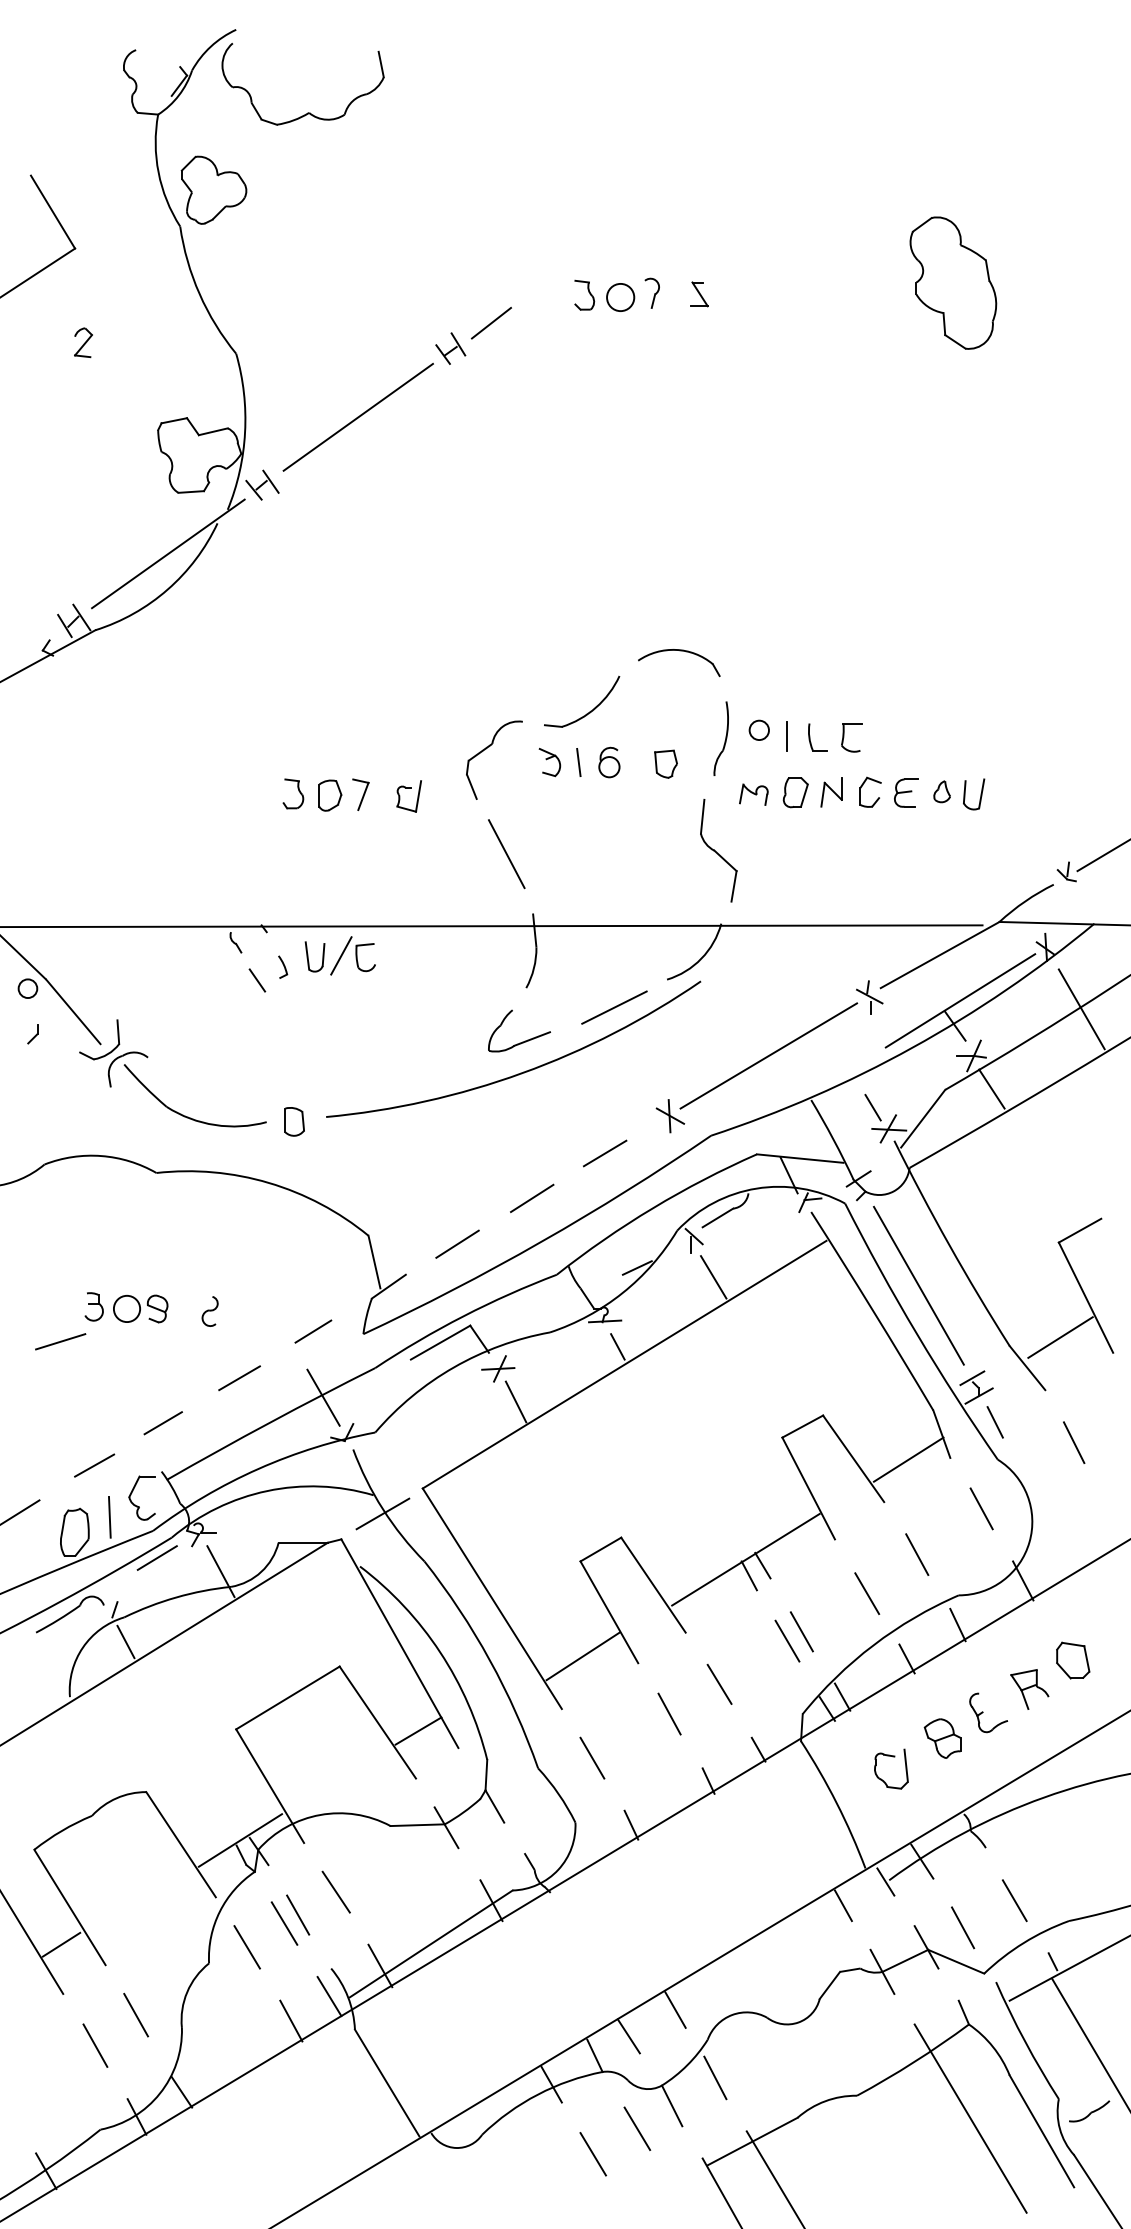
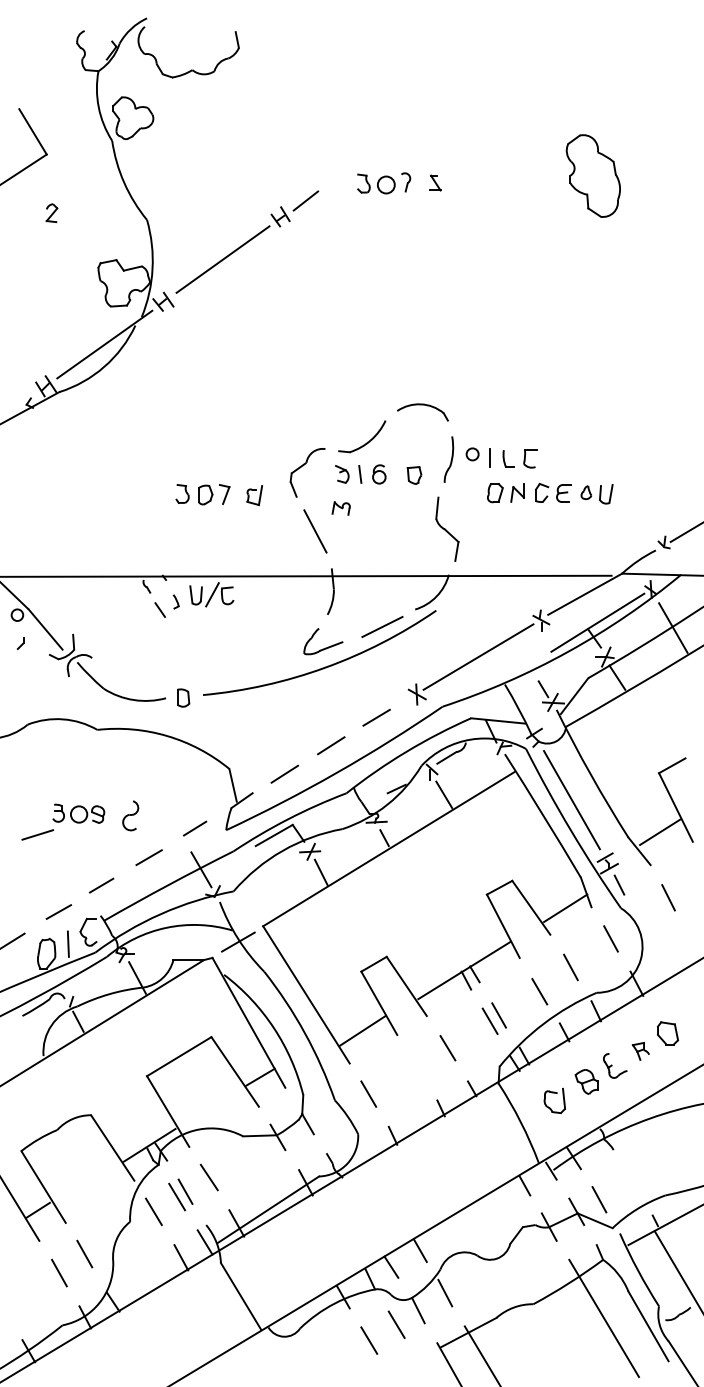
part: (752, 794) -> (340, 508), moved
part: (209, 1312) -> (130, 816), size x1.6
line: (156, 1557) -> (97, 969), removed
part: (1029, 1689) -> (640, 1051), size x0.7
line: (669, 1713) -> (416, 1066), removed
line: (1014, 1900) -> (631, 1182), removed

